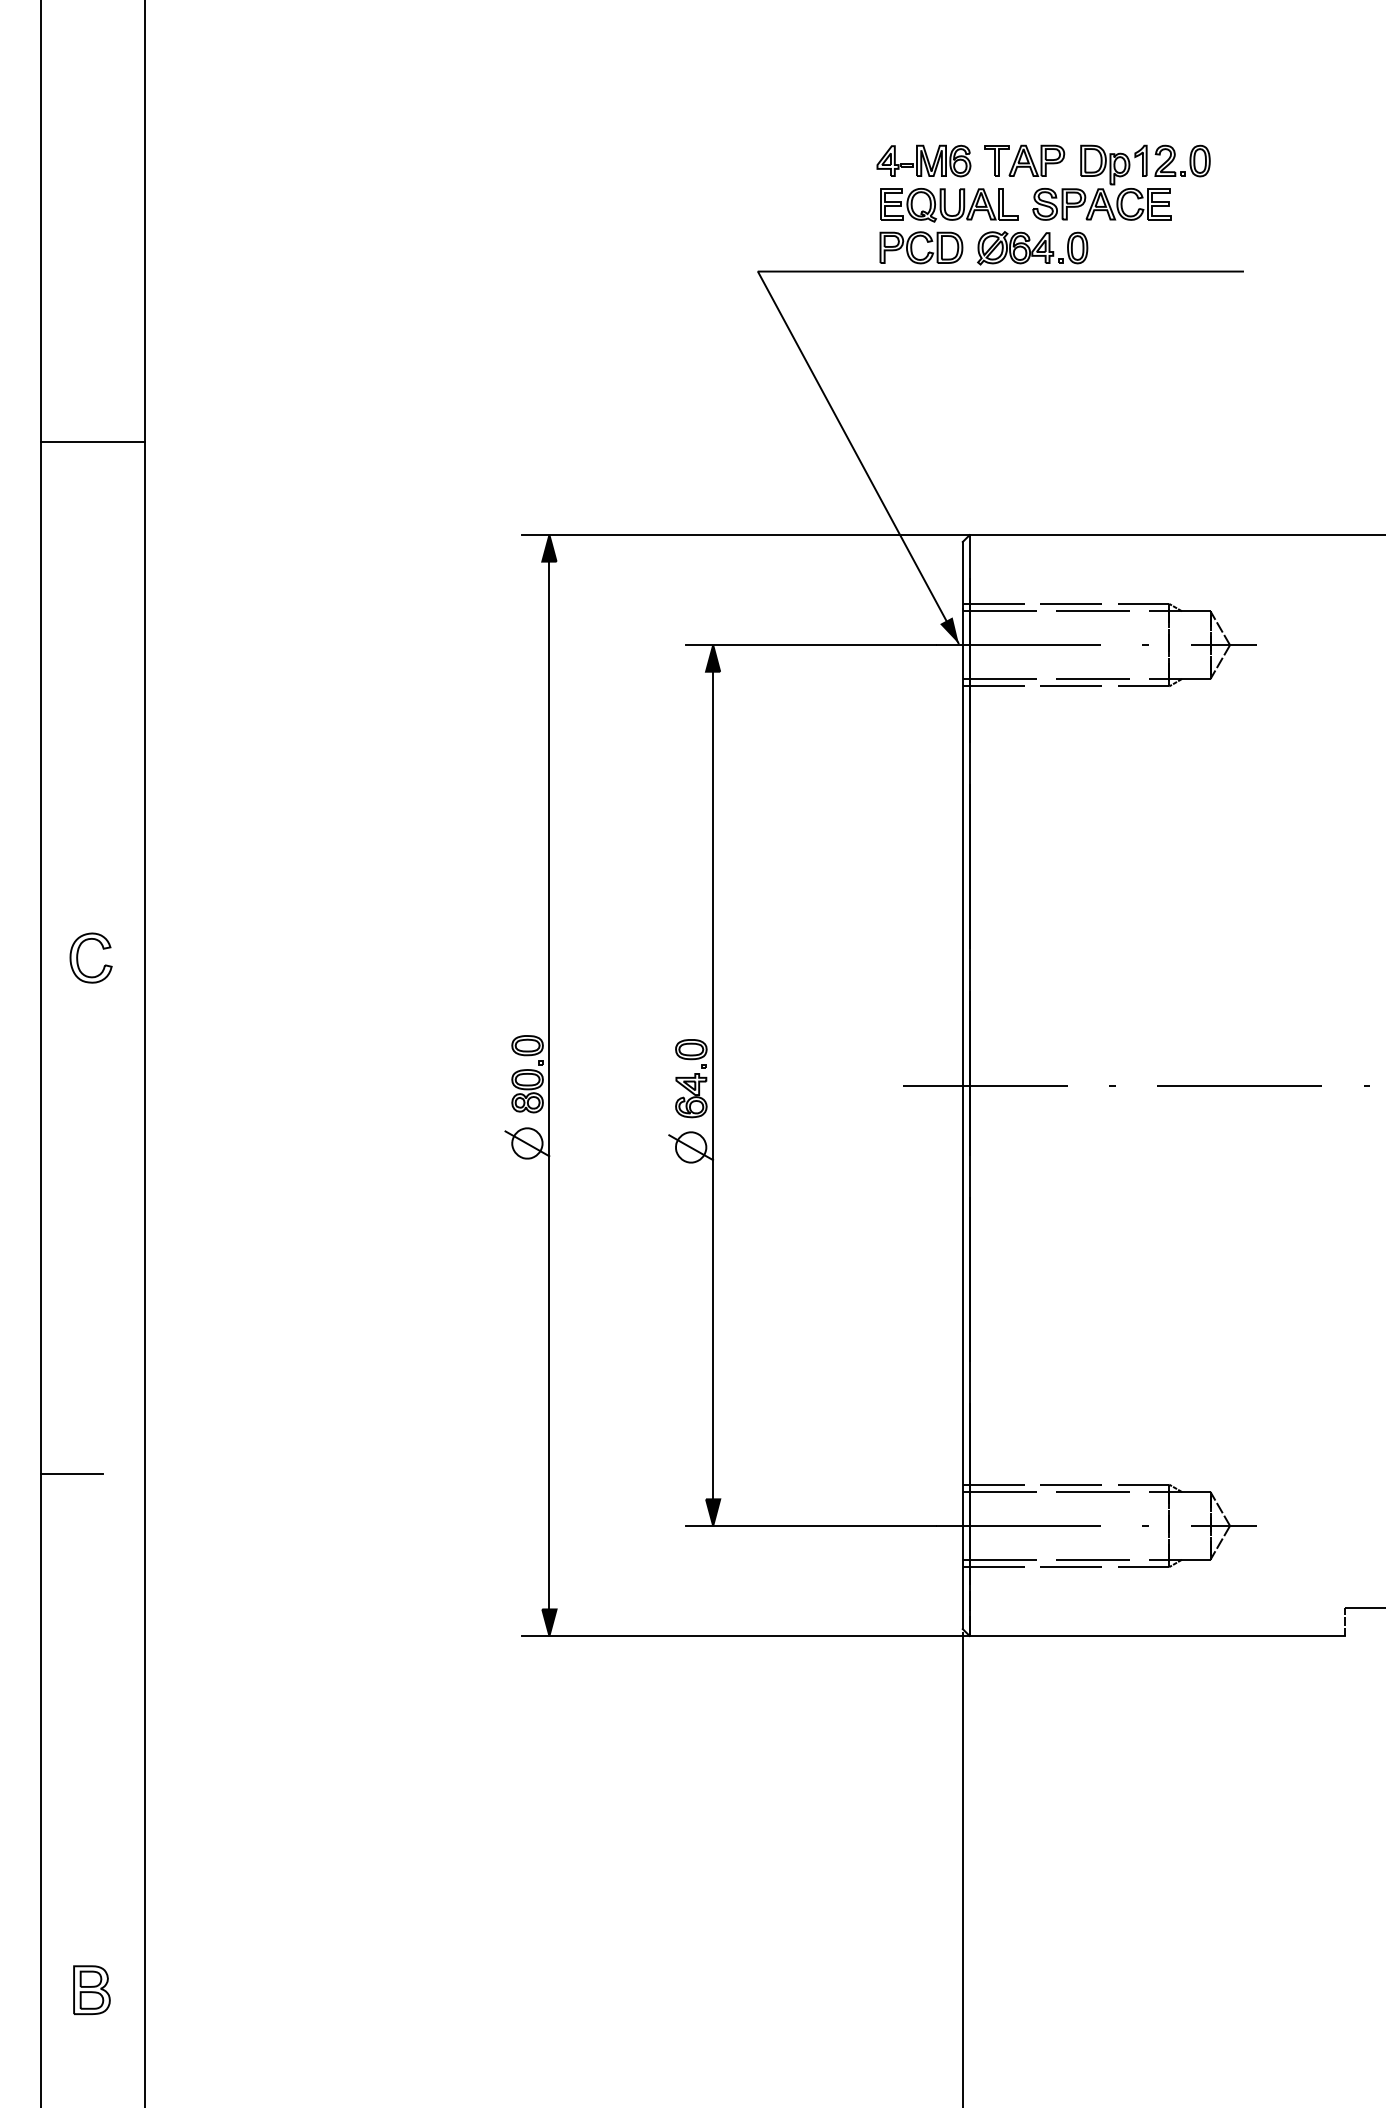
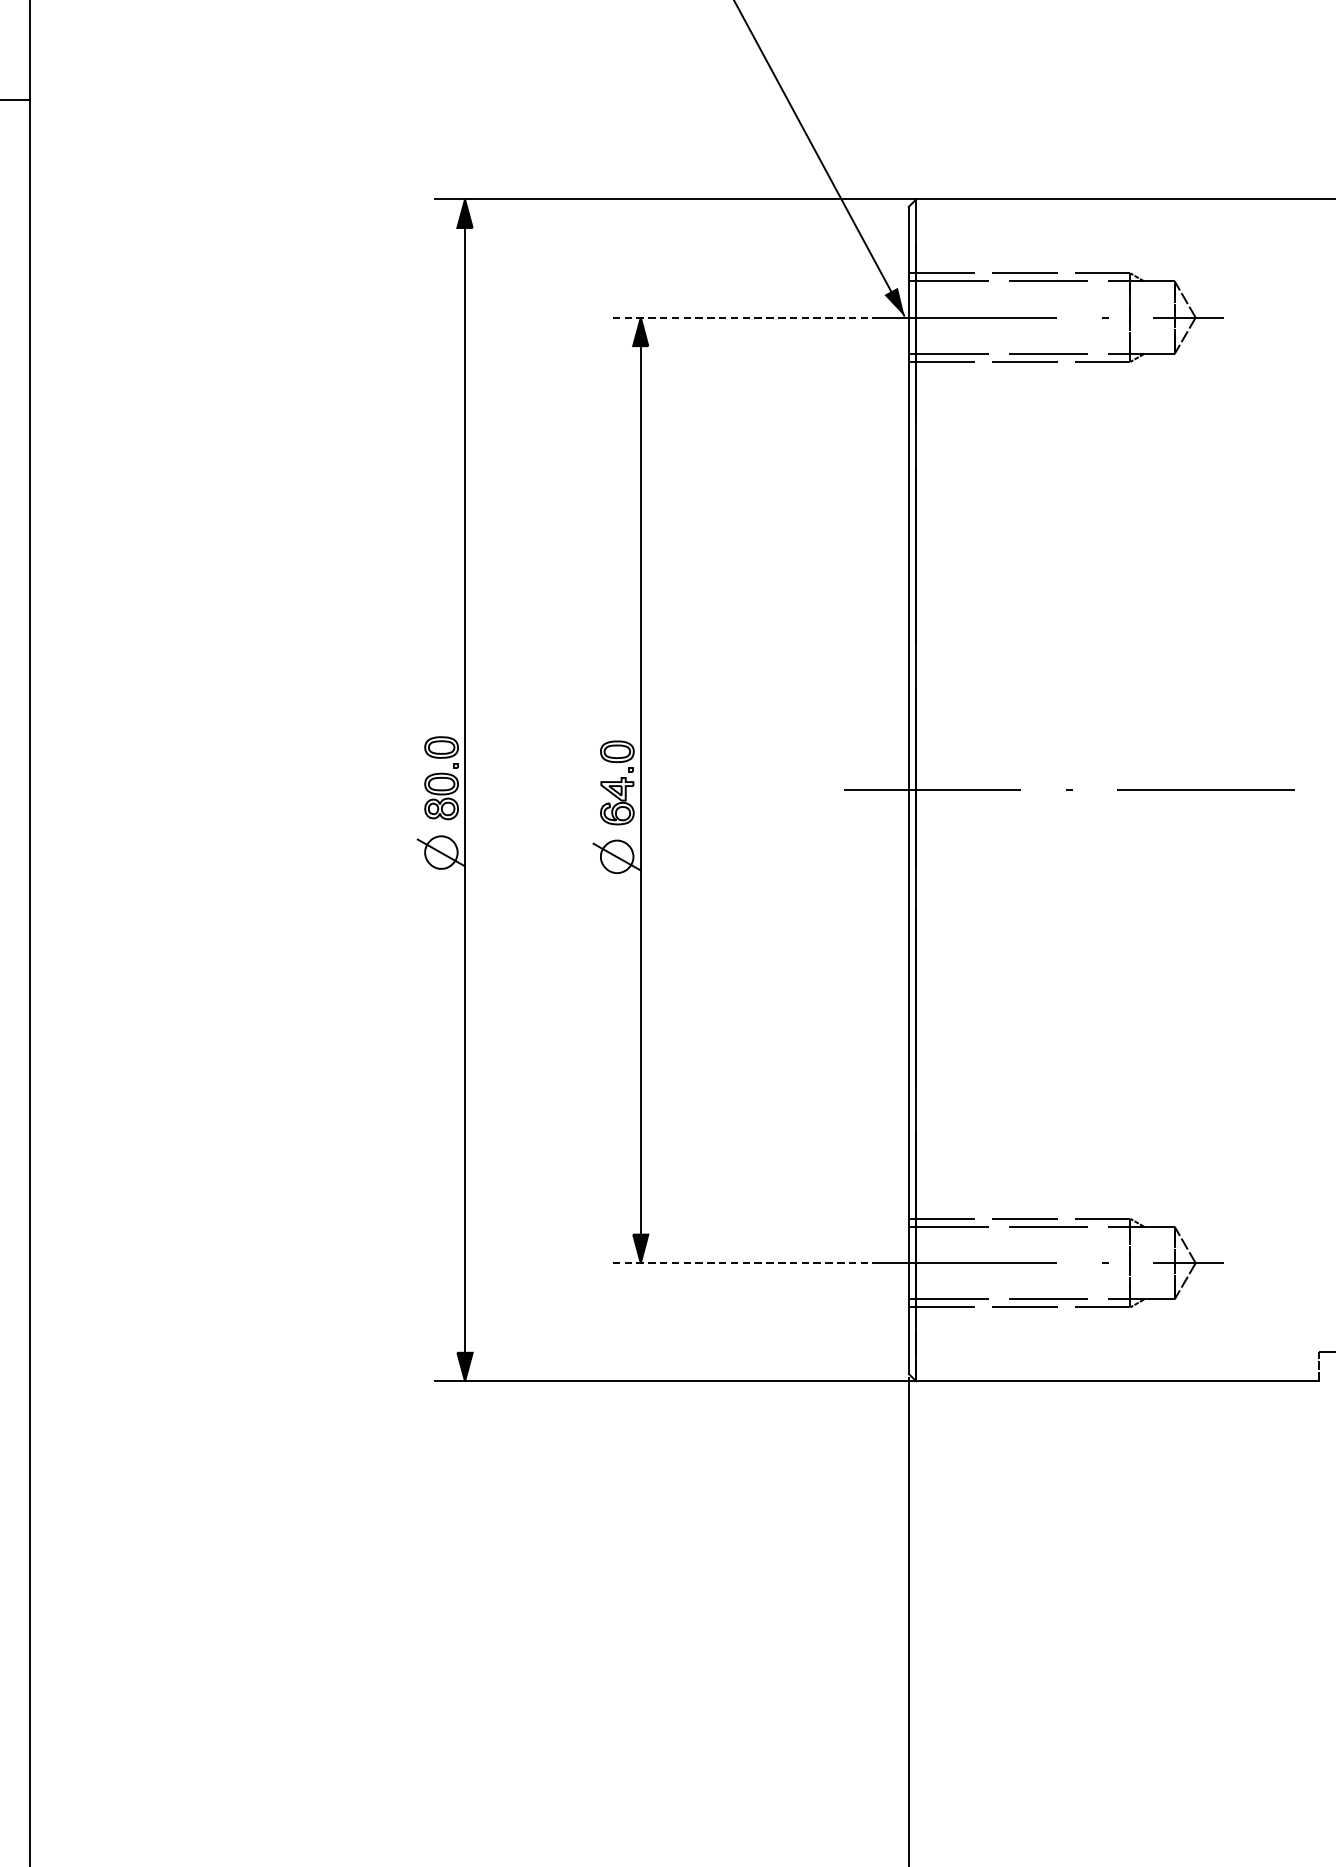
line: (810, 645) -> (745, 318), solid -> dashed
line: (810, 1525) -> (745, 1262), solid -> dashed

